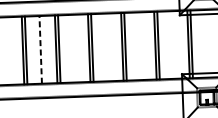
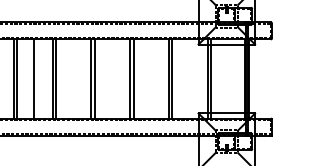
line: (40, 50) -> (34, 79), dashed -> solid

